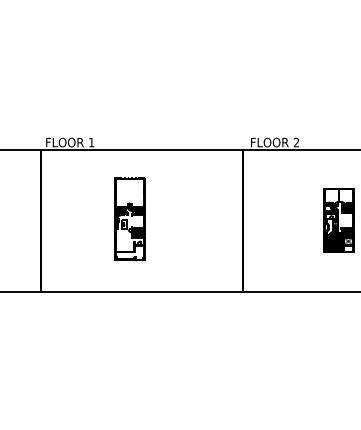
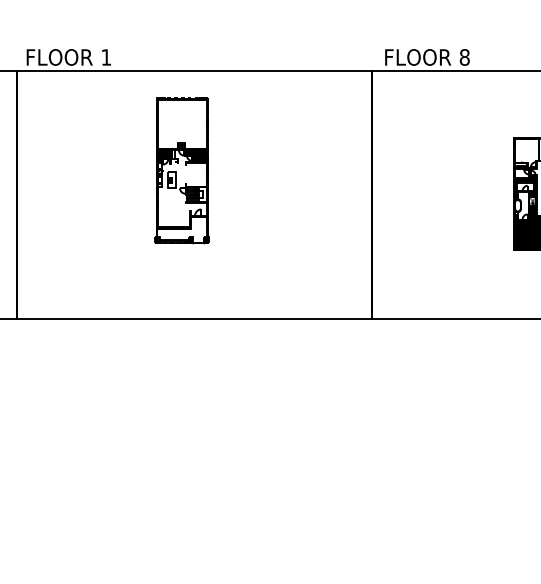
text: (296, 142) -> (464, 57), 2 -> 8
part: (129, 219) -> (181, 170), moved

